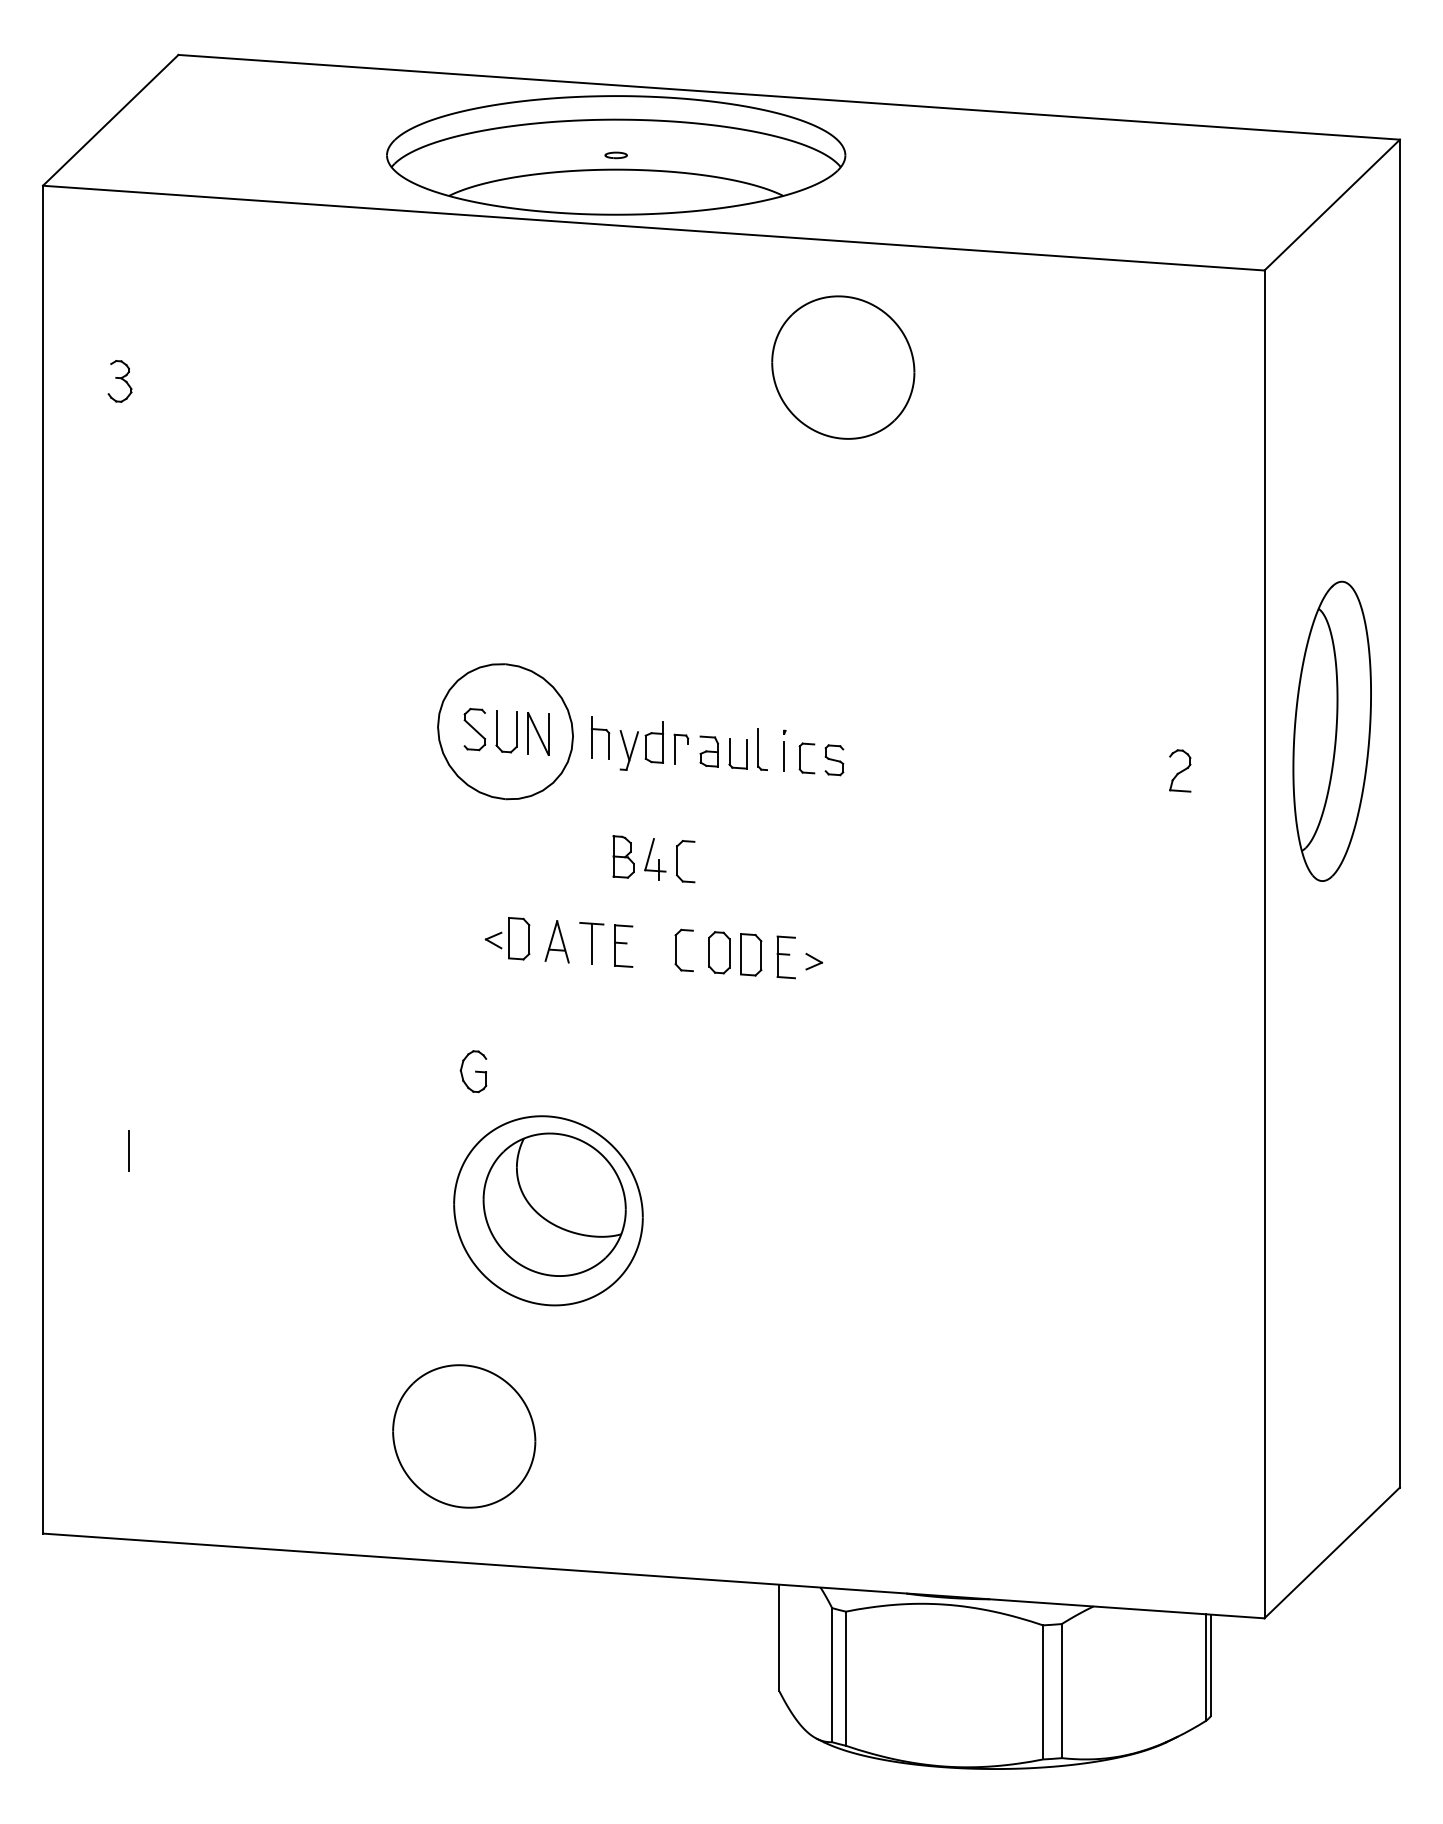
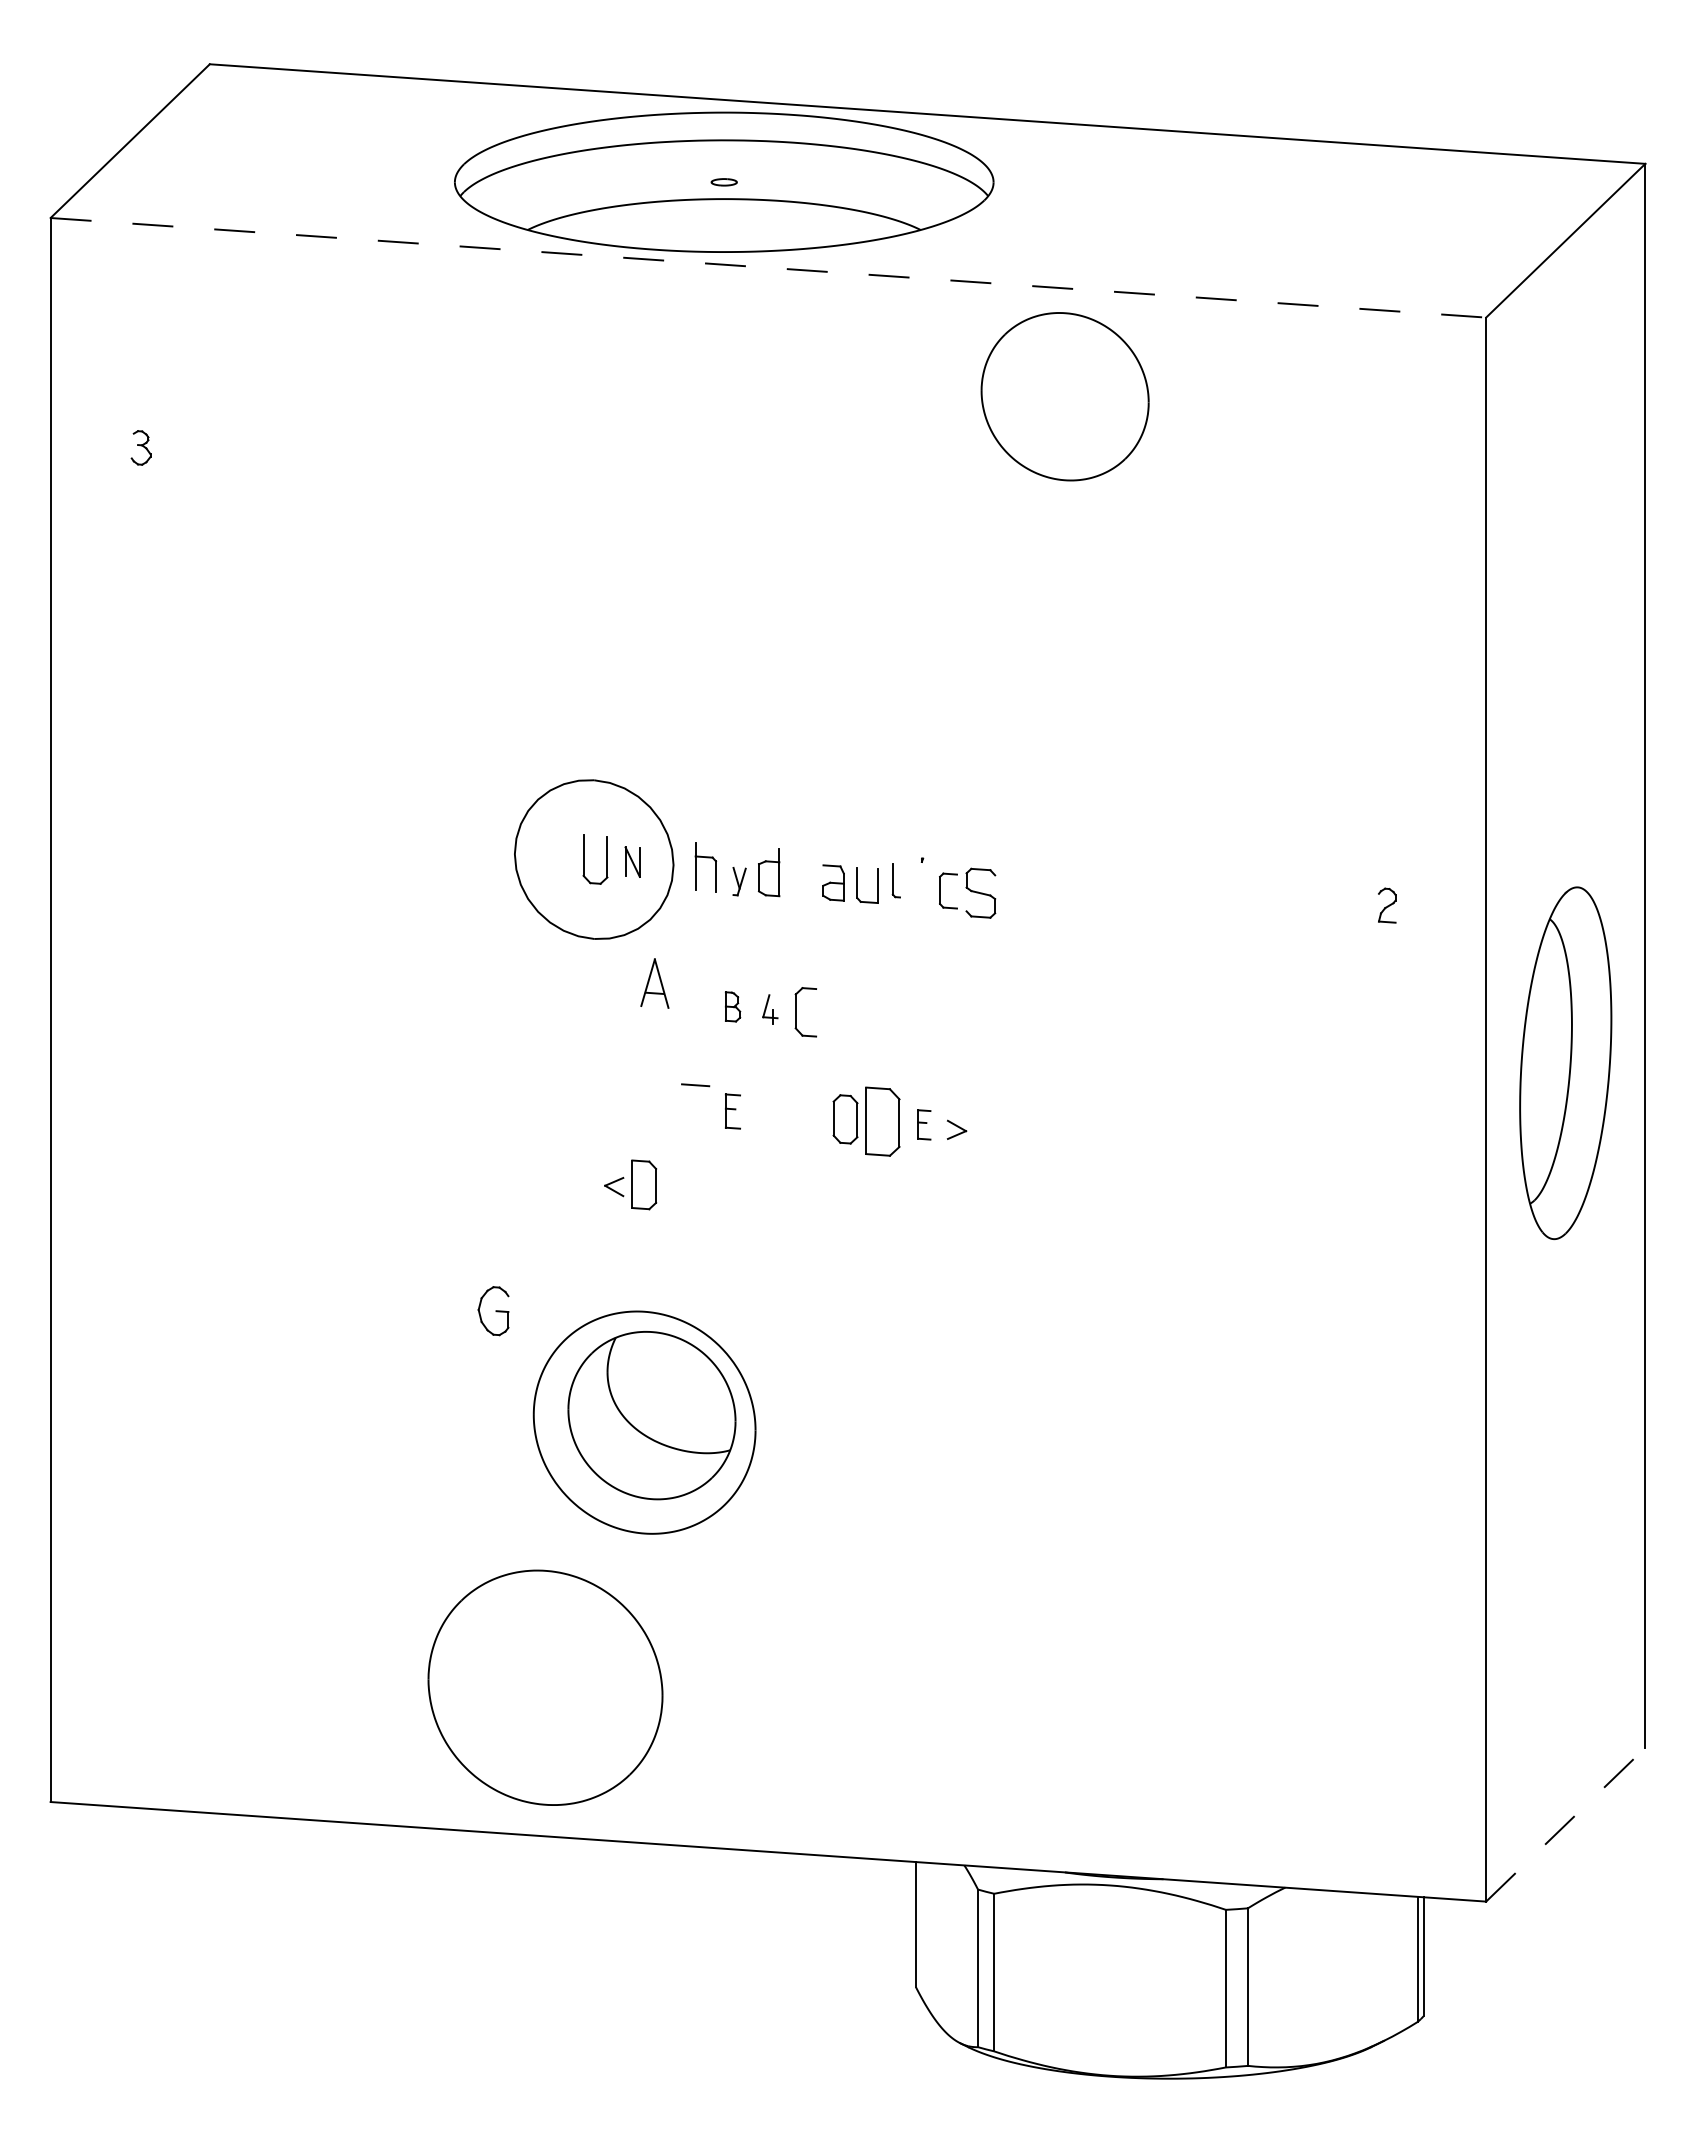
line: (653, 227) -> (768, 267), solid -> dashed
part: (842, 367) -> (1064, 396), moved
part: (119, 381) -> (140, 447), size x0.7
part: (475, 729) -> (558, 857), removed
part: (1332, 731) -> (1565, 1063), moved
part: (538, 733) -> (632, 861), size x0.6
part: (675, 748) -> (793, 879), removed
part: (762, 749) -> (896, 880), size x0.7
part: (629, 750) -> (739, 881), size x0.6
line: (784, 757) -> (921, 889), removed
part: (834, 759) -> (980, 892), size x1.4
part: (1180, 770) -> (1387, 905), size x0.7
part: (623, 856) -> (732, 1006), size x0.6
part: (655, 859) -> (770, 1009), size x0.6
part: (507, 938) -> (630, 1184), moved
part: (556, 941) -> (654, 983), moved
line: (591, 943) -> (695, 1108), removed
part: (623, 946) -> (732, 1111), size x0.7
part: (675, 950) -> (794, 1116), removed
part: (750, 954) -> (882, 1121), size x1.4
part: (786, 957) -> (924, 1124), size x0.6
part: (473, 1071) -> (493, 1311), moved
line: (128, 1150) -> (151, 1351), removed
part: (464, 1436) -> (545, 1687), size x1.4
line: (1332, 1552) -> (1565, 1824), solid -> dashed

